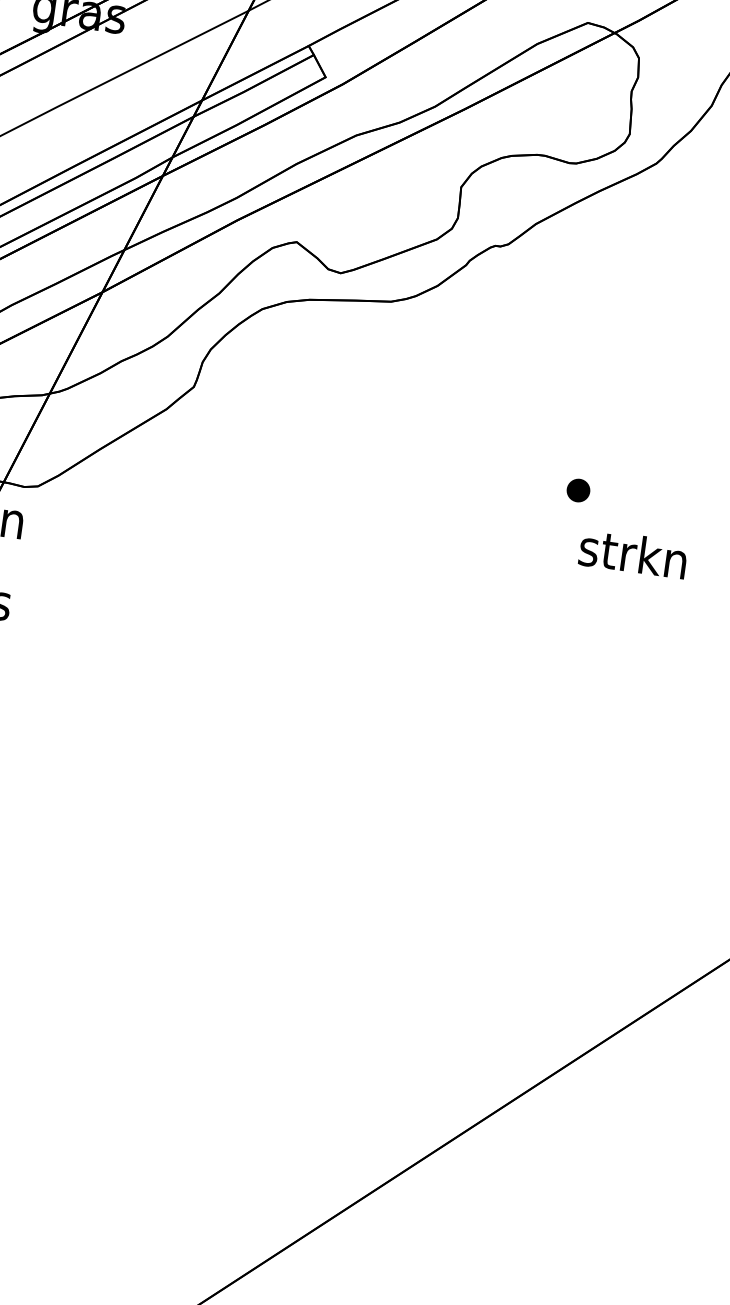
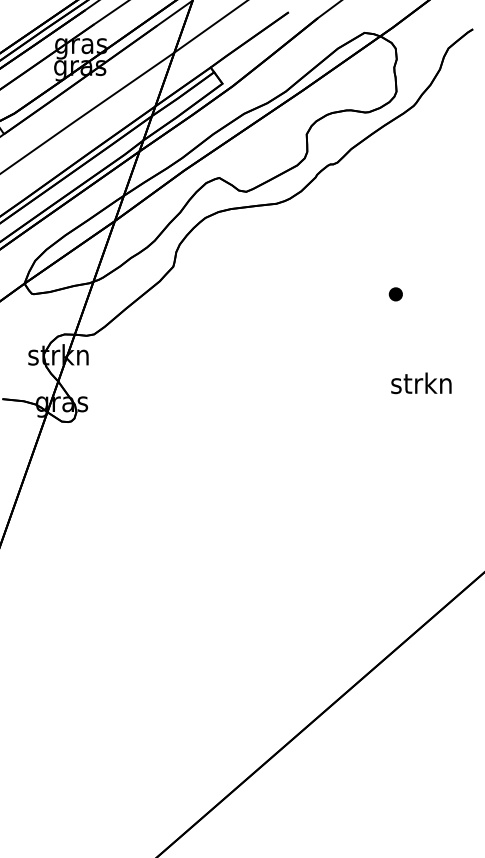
text: (633, 554) -> (421, 383), moved

